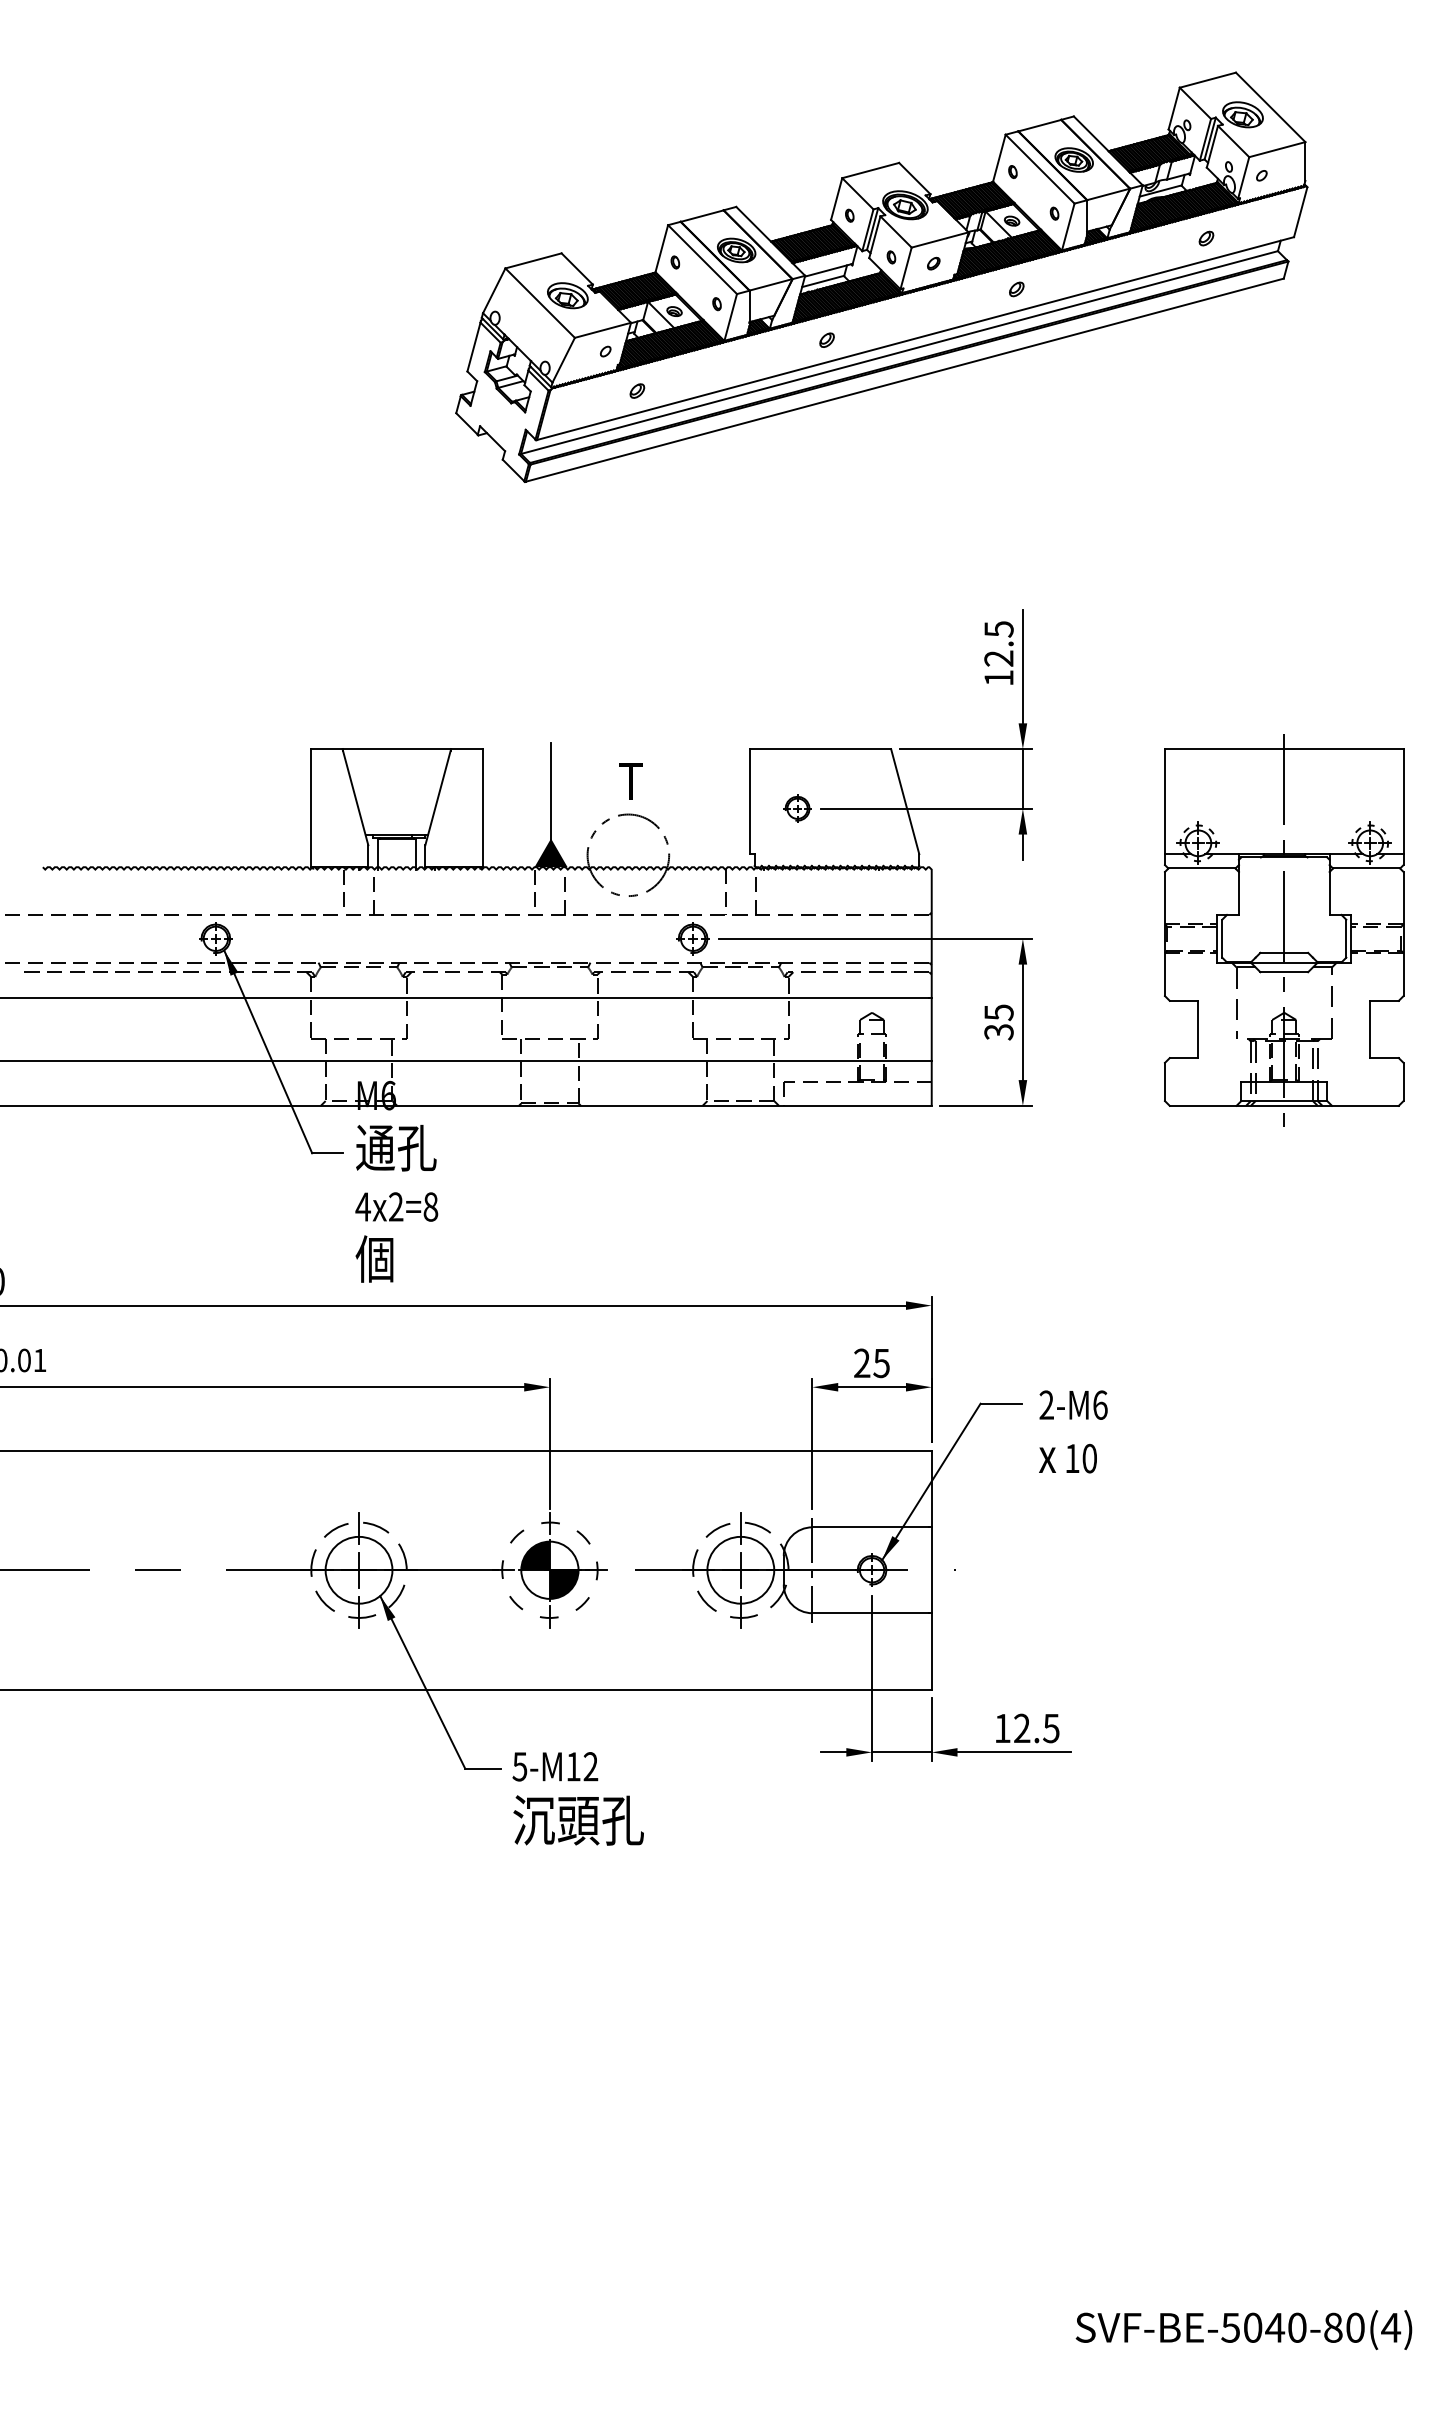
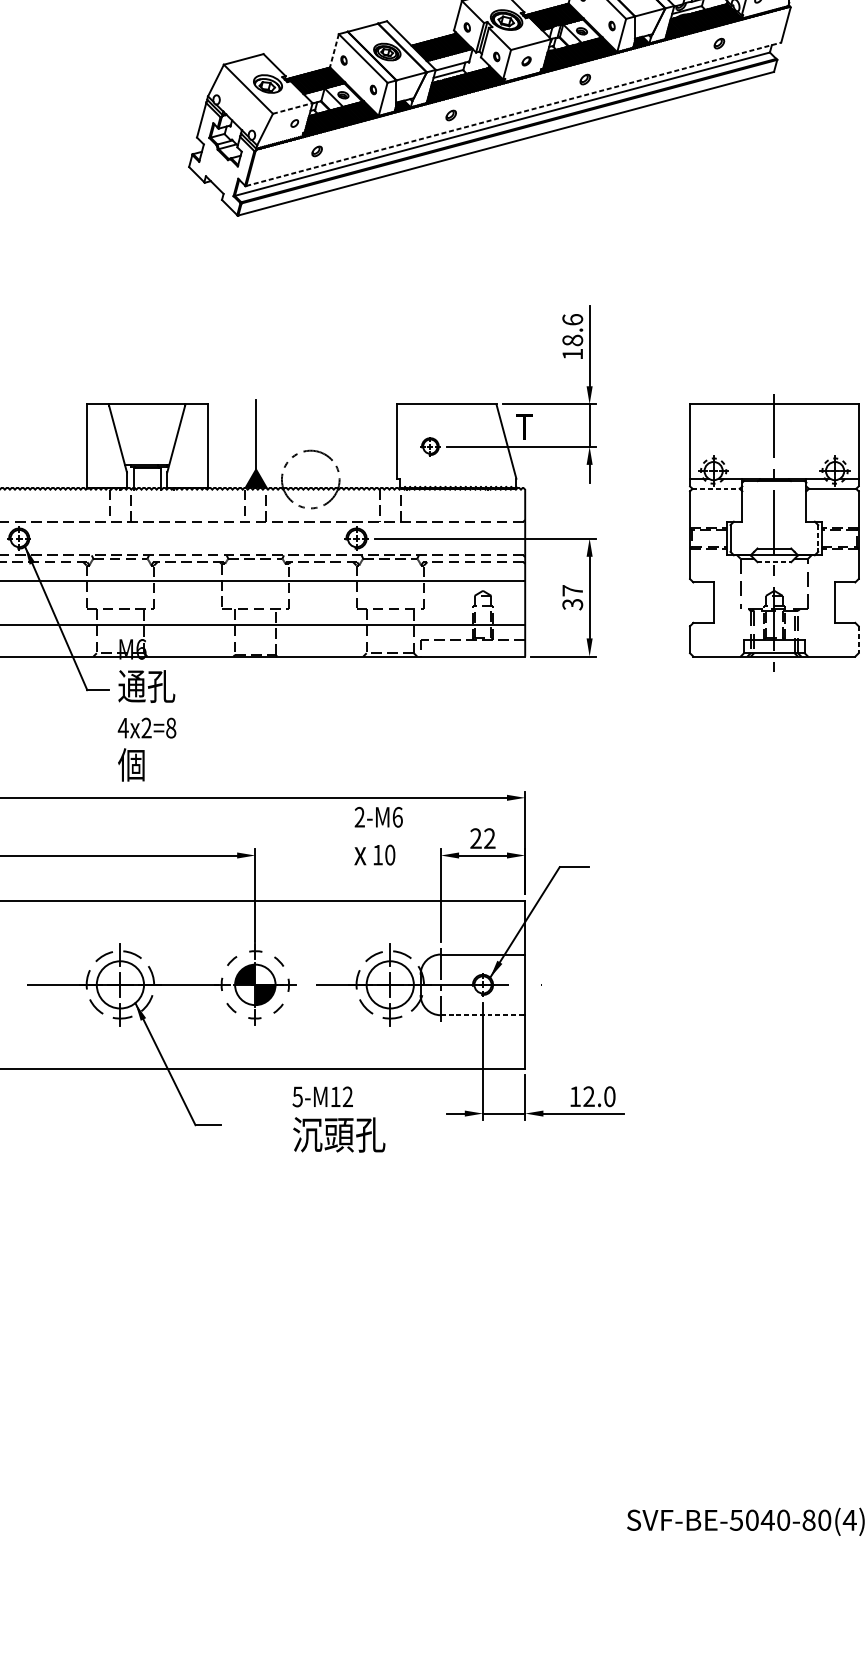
line: (661, 249) -> (334, 51), solid -> dashed
line: (603, 330) -> (293, 108), solid -> dashed
line: (915, 338) -> (513, 114), solid -> dashed
text: (998, 643) -> (572, 329), 12.5 -> 18.6
text: (630, 781) -> (523, 427), moved
line: (1201, 868) -> (715, 488), solid -> dashed
line: (1346, 938) -> (818, 538), solid -> dashed
line: (1284, 972) -> (774, 562), solid -> dashed
text: (998, 1012) -> (572, 590), 35 -> 37
line: (1403, 1082) -> (858, 640), solid -> dashed
text: (881, 1363) -> (489, 838), 25 -> 22
text: (1073, 1431) -> (378, 835), moved
line: (871, 1613) -> (482, 1015), solid -> dashed
text: (1051, 1728) -> (609, 1096), 12.5 -> 12.0
text: (577, 1798) -> (338, 1119), moved

